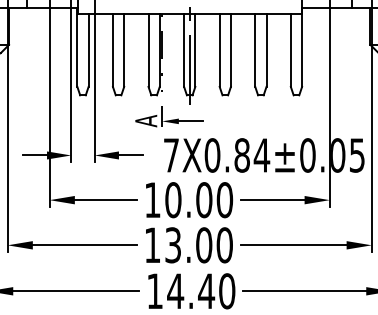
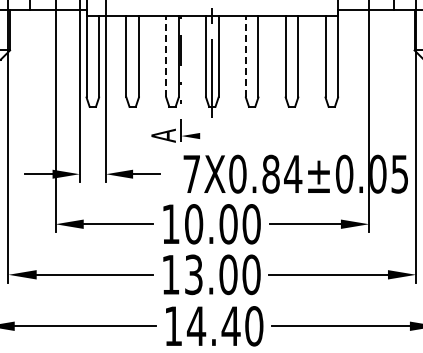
line: (148, 50) -> (166, 56), solid -> dashed
line: (219, 50) -> (245, 56), solid -> dashed
line: (190, 121) -> (213, 136), removed

